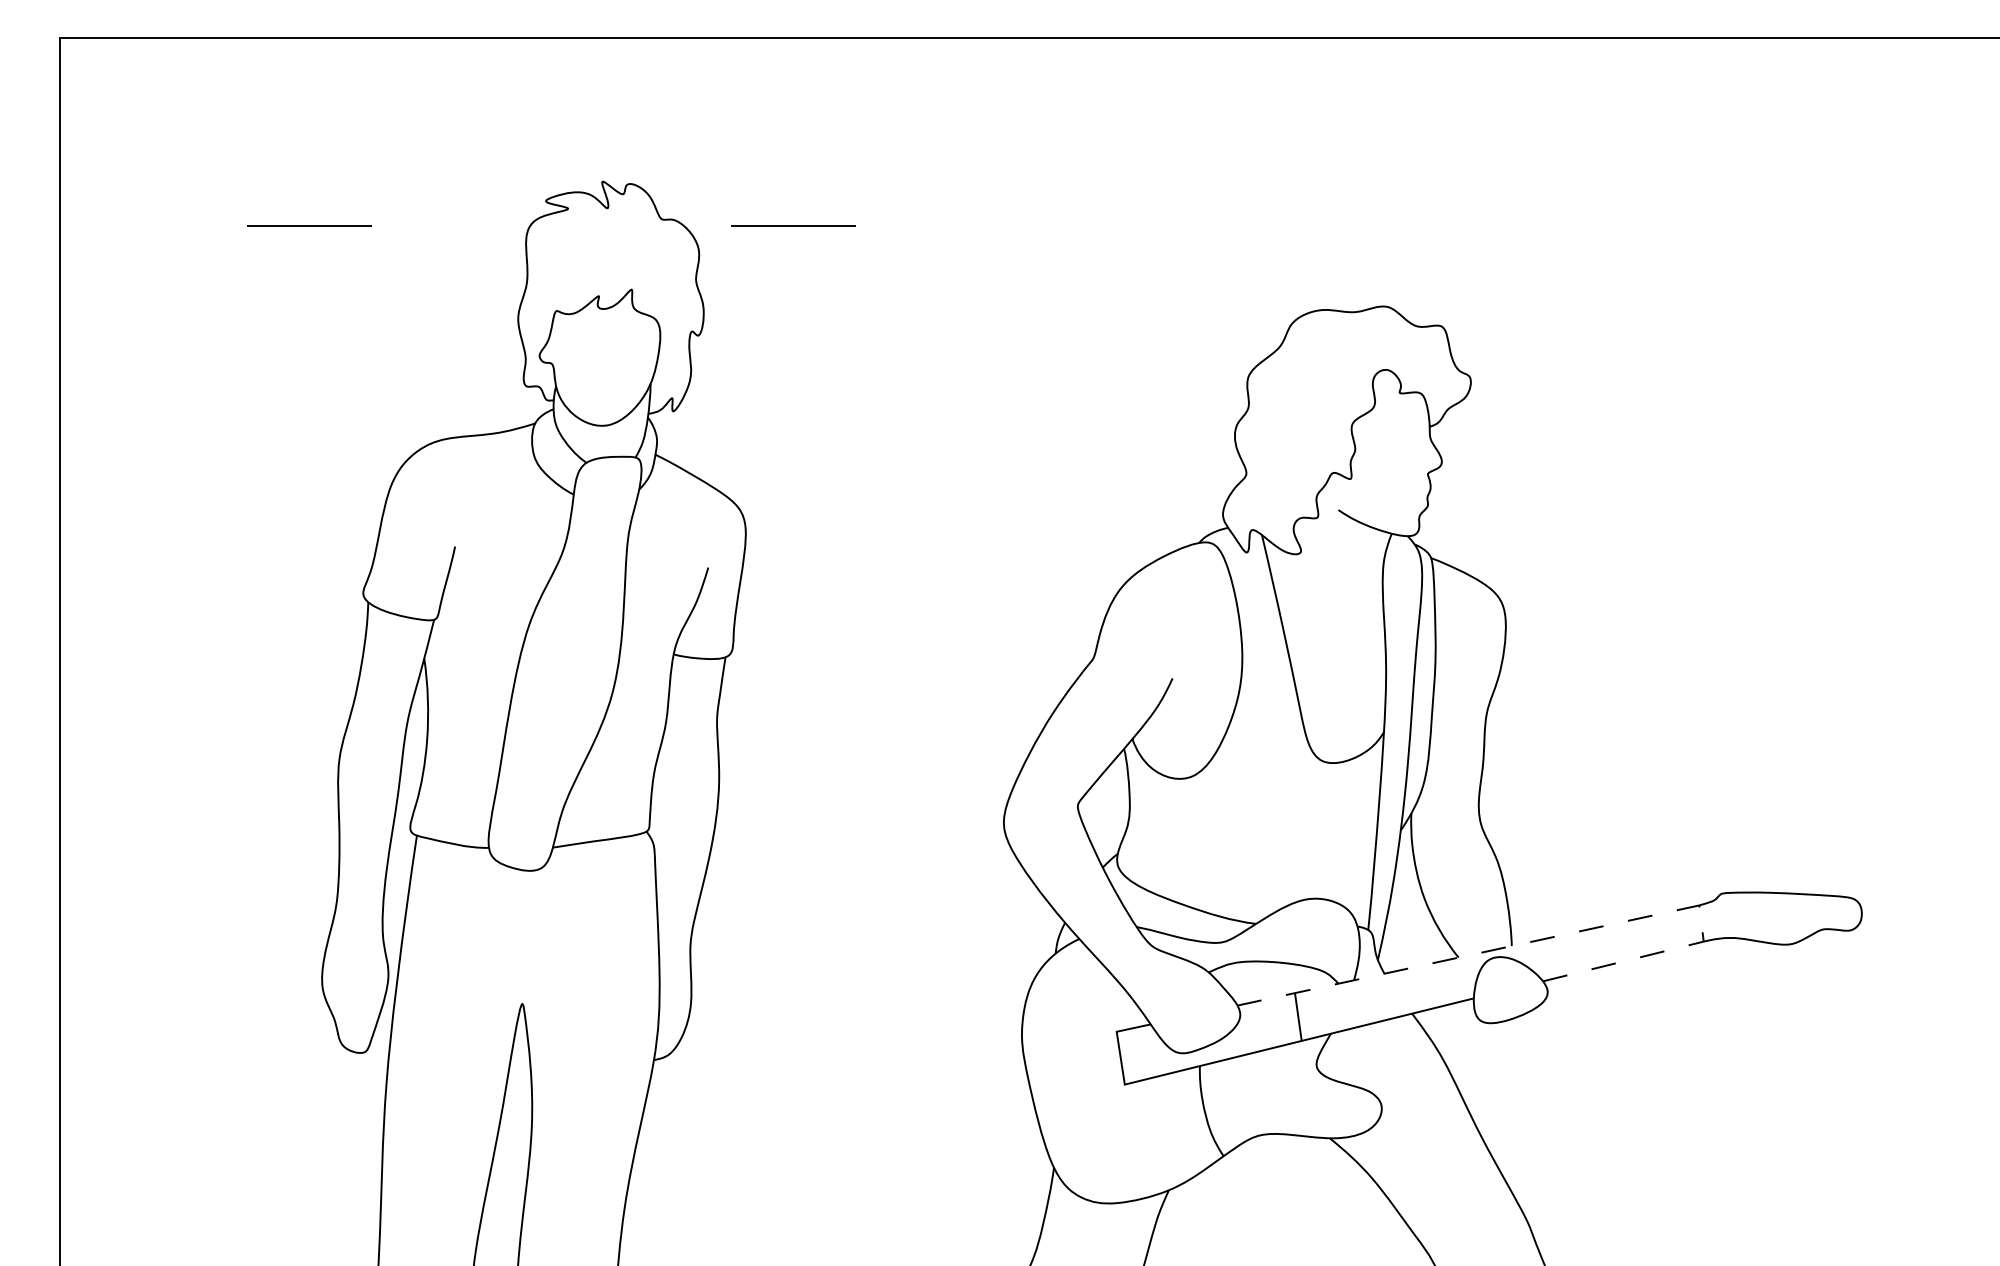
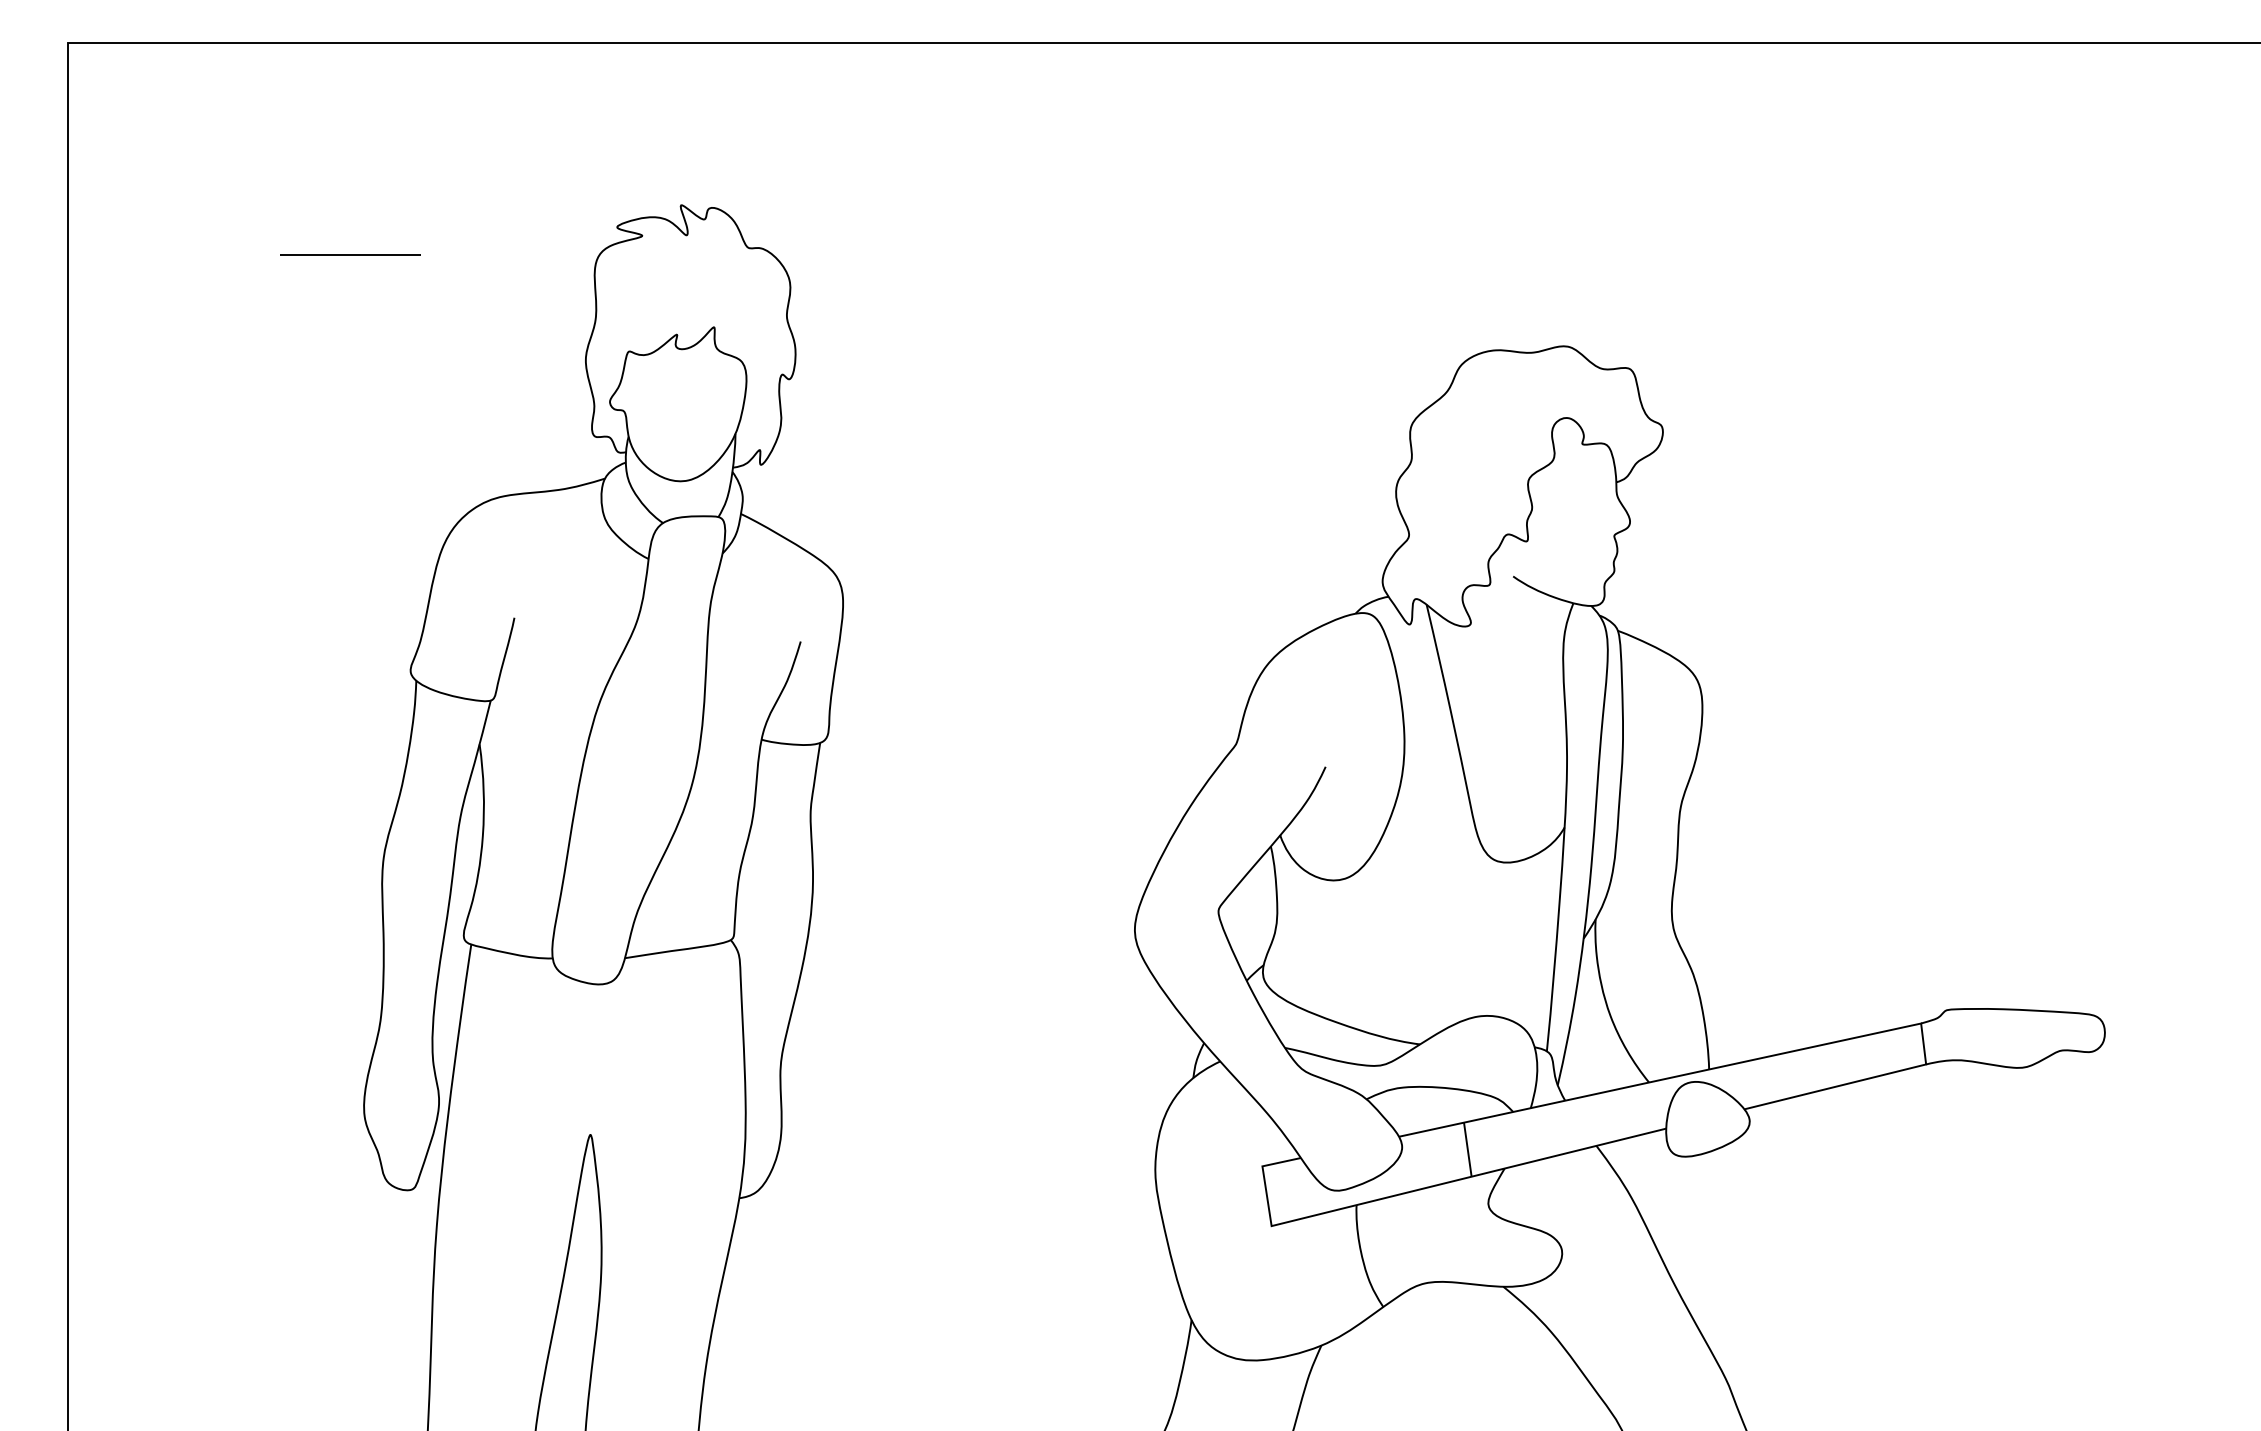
line: (793, 225) -> (897, 254), removed
line: (1568, 933) -> (1773, 1055), dashed -> solid

